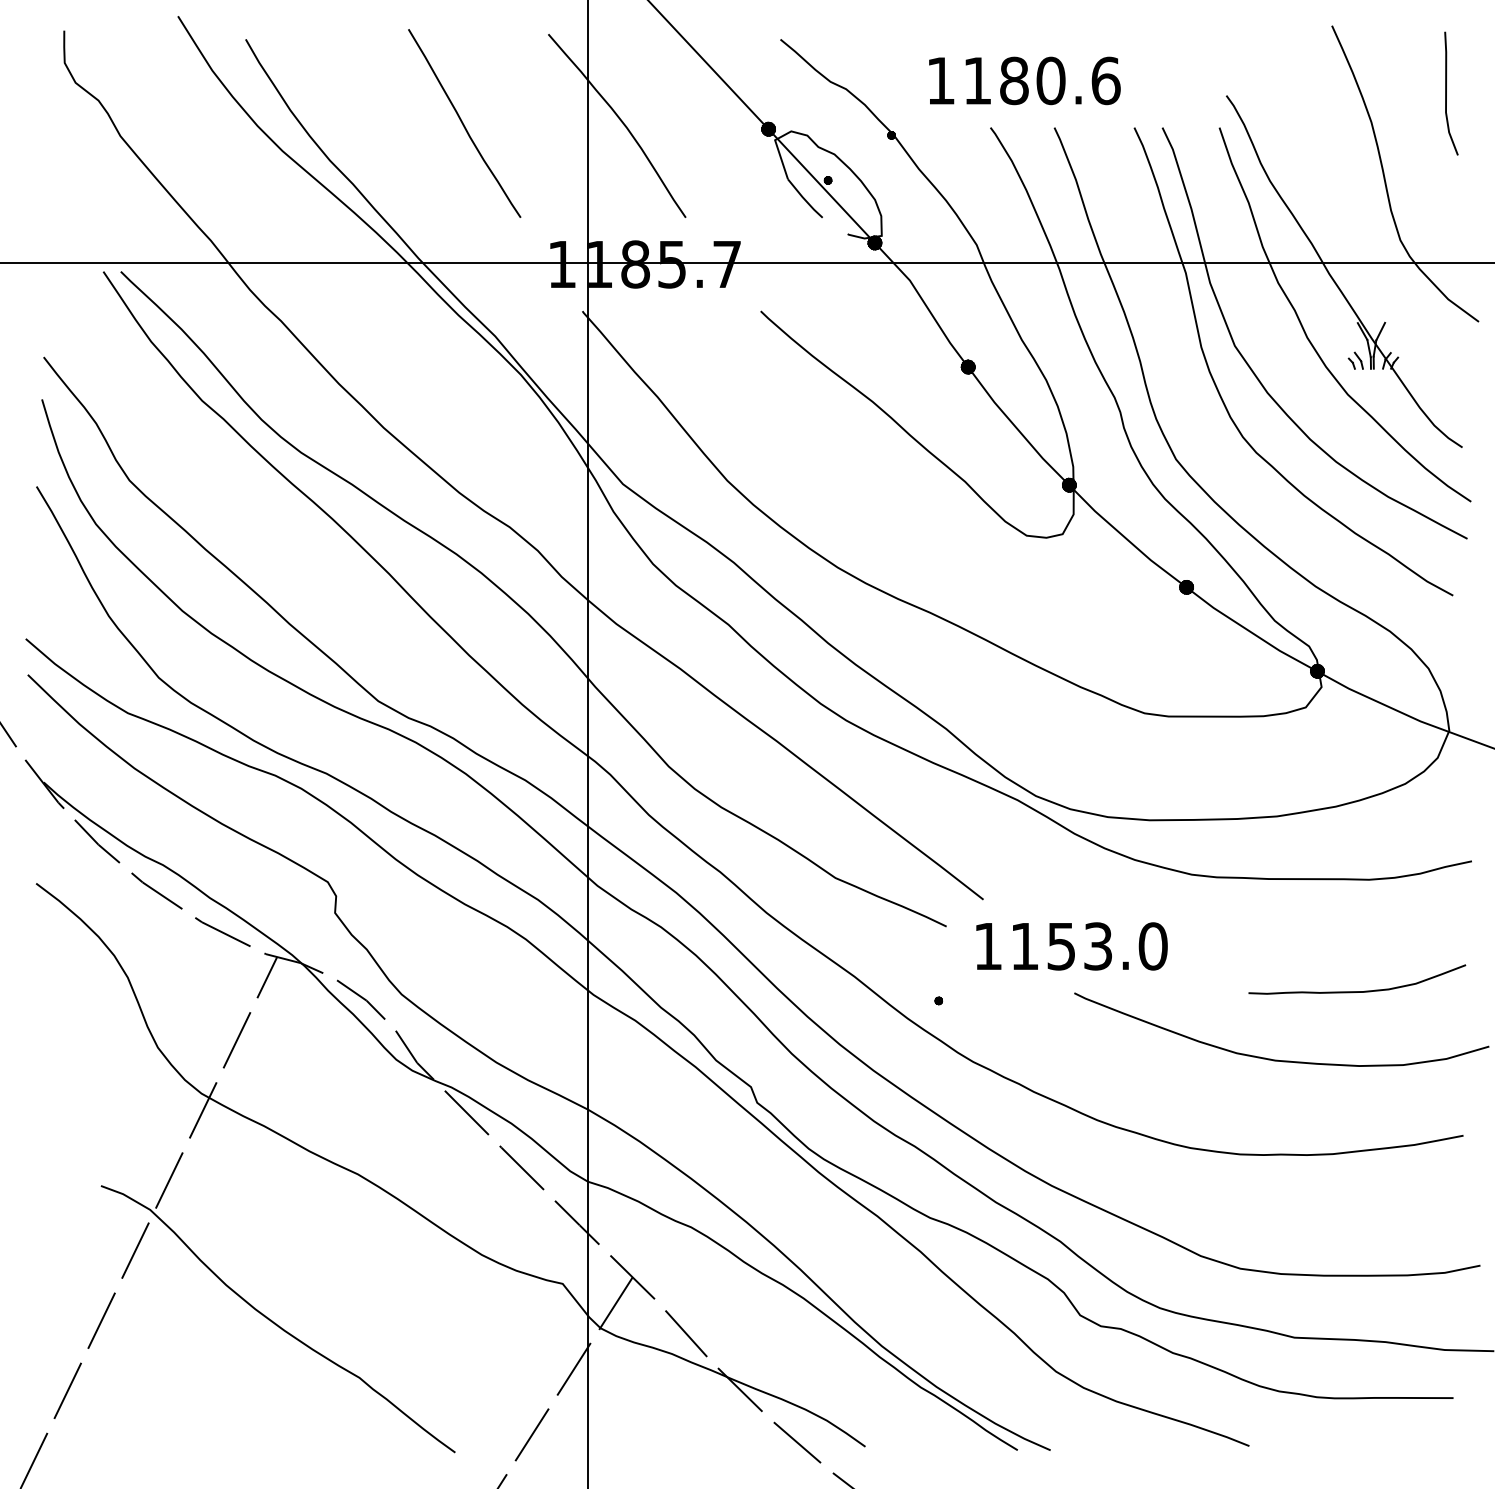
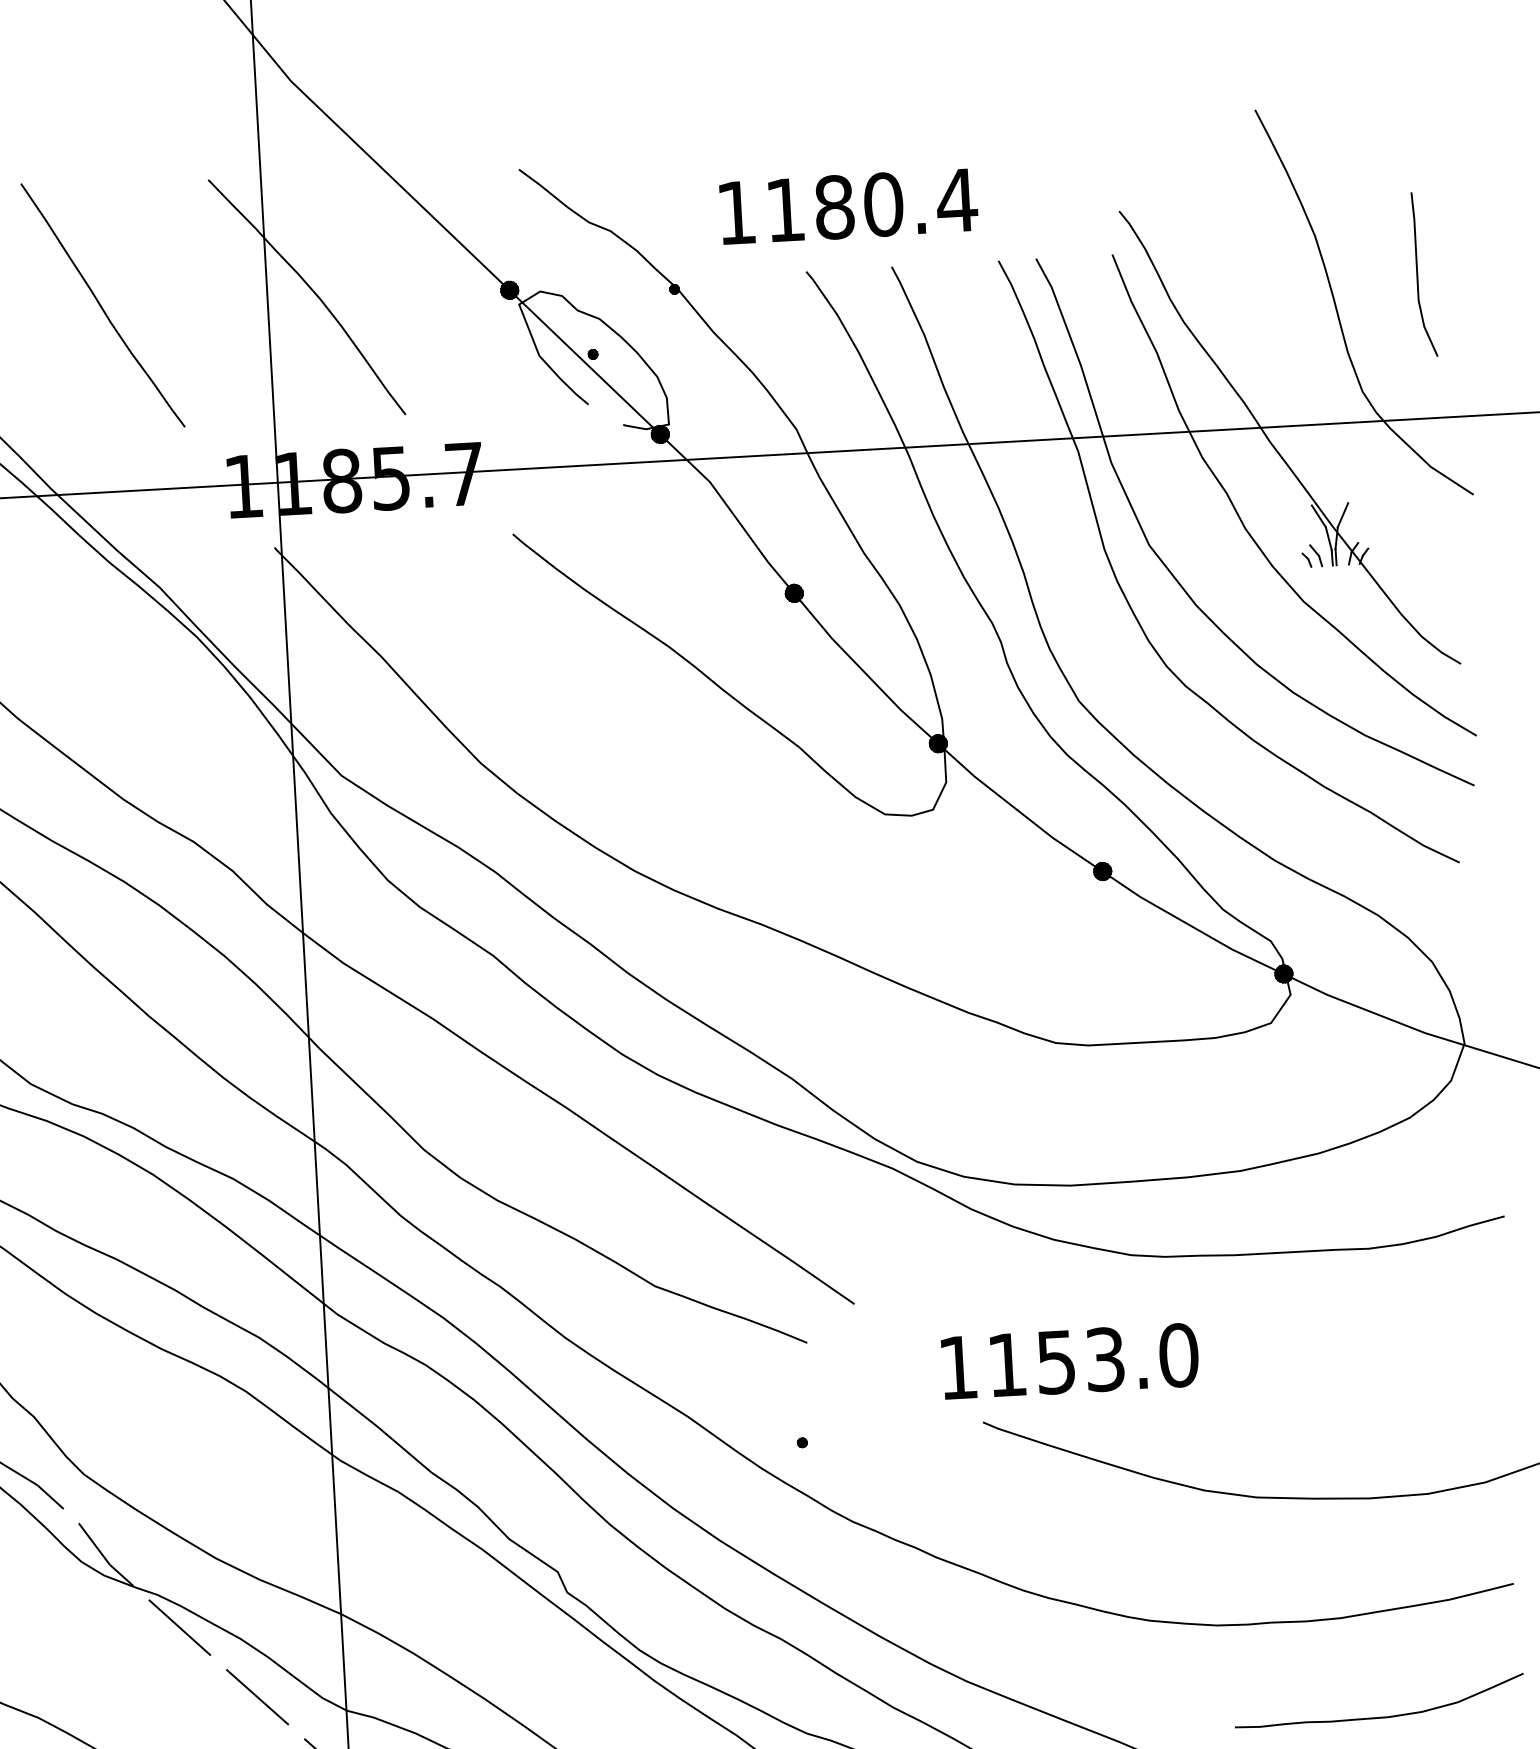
text: (1105, 80) -> (956, 200), 1180.6 -> 1180.4
curve: (1446, 93) -> (1417, 274), moved
text: (1071, 946) -> (1069, 1361), moved
curve: (1357, 991) -> (1380, 1717), moved

